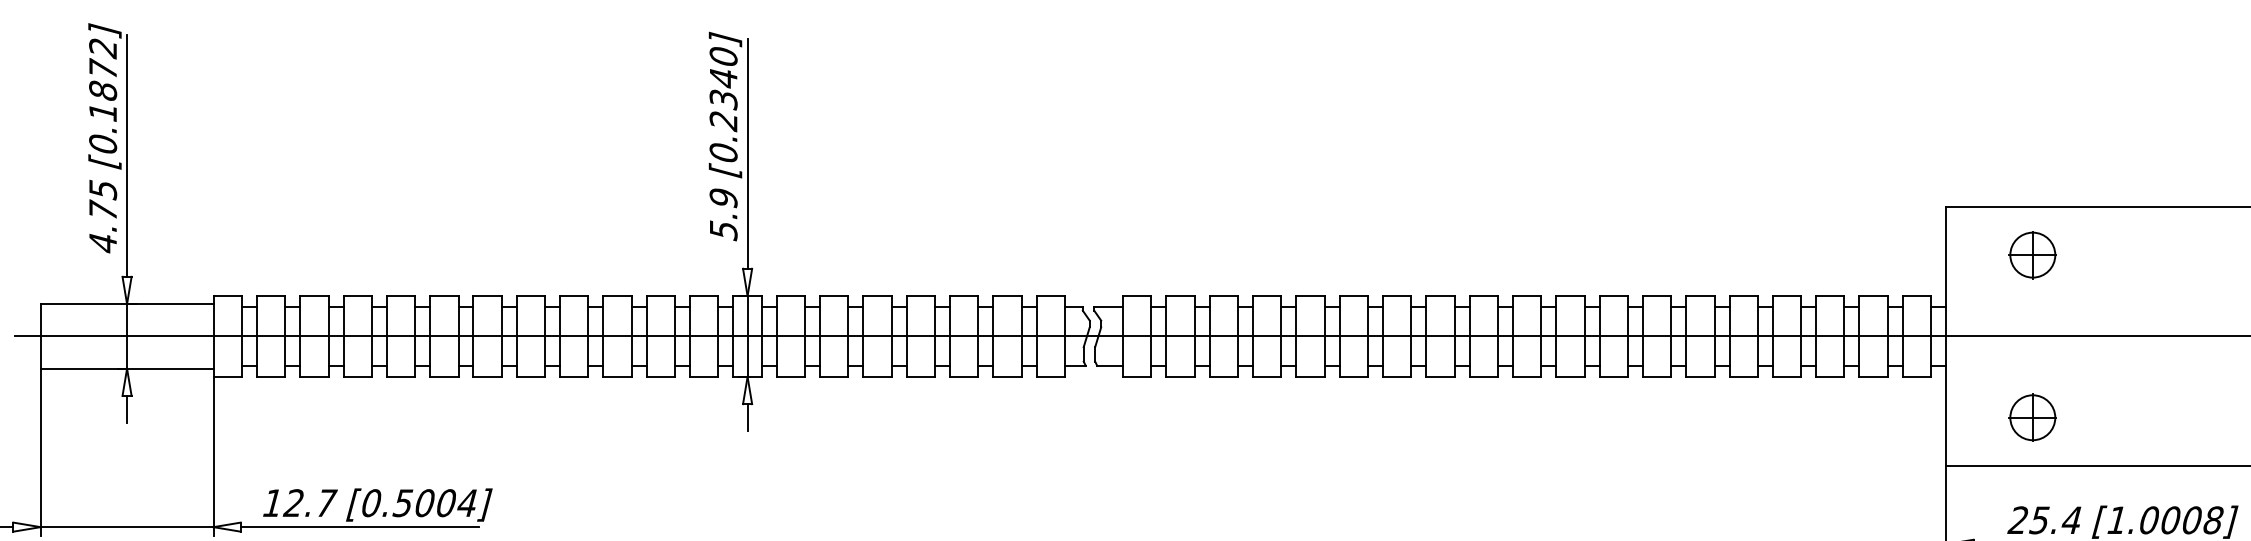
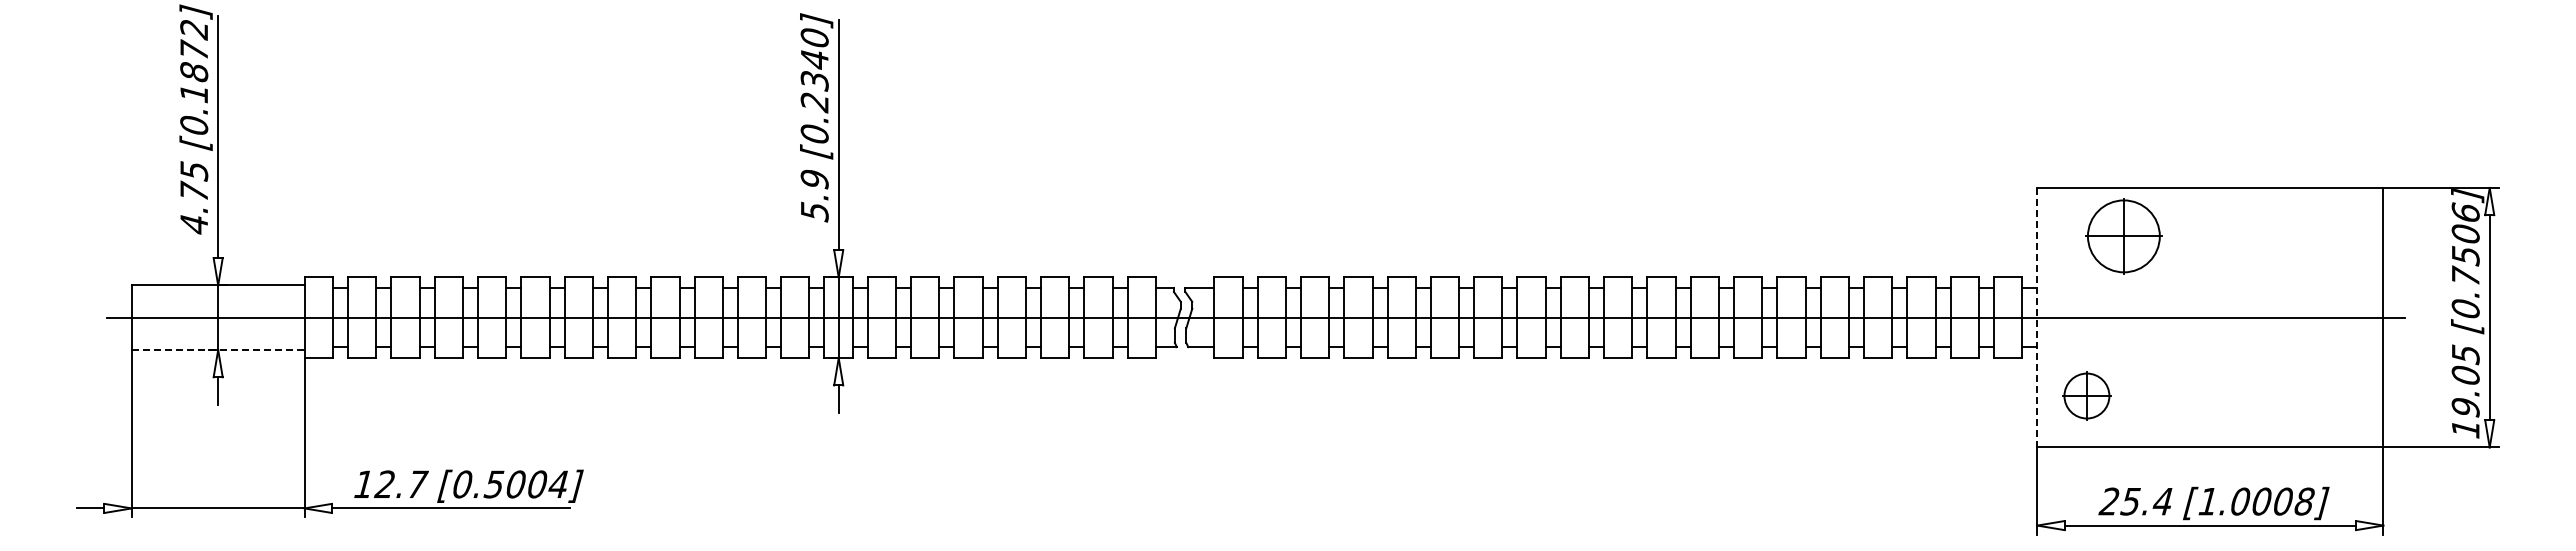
part: (2032, 255) -> (2123, 236), size x1.6
line: (1946, 336) -> (2037, 317), solid -> dashed
line: (127, 369) -> (218, 350), solid -> dashed
part: (2032, 417) -> (2086, 395), moved

